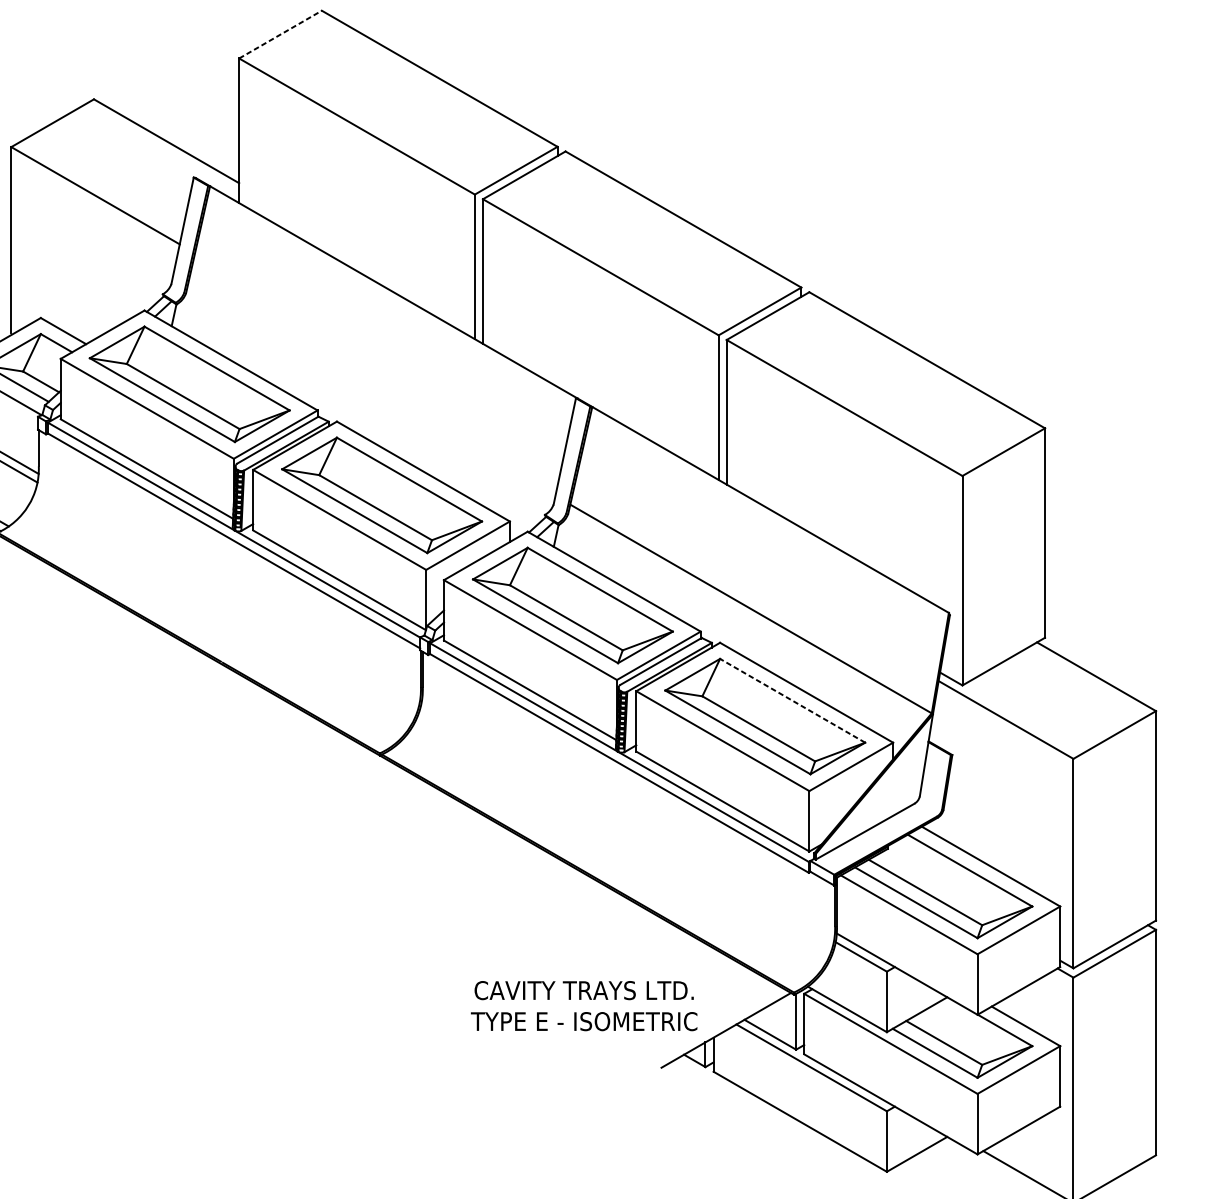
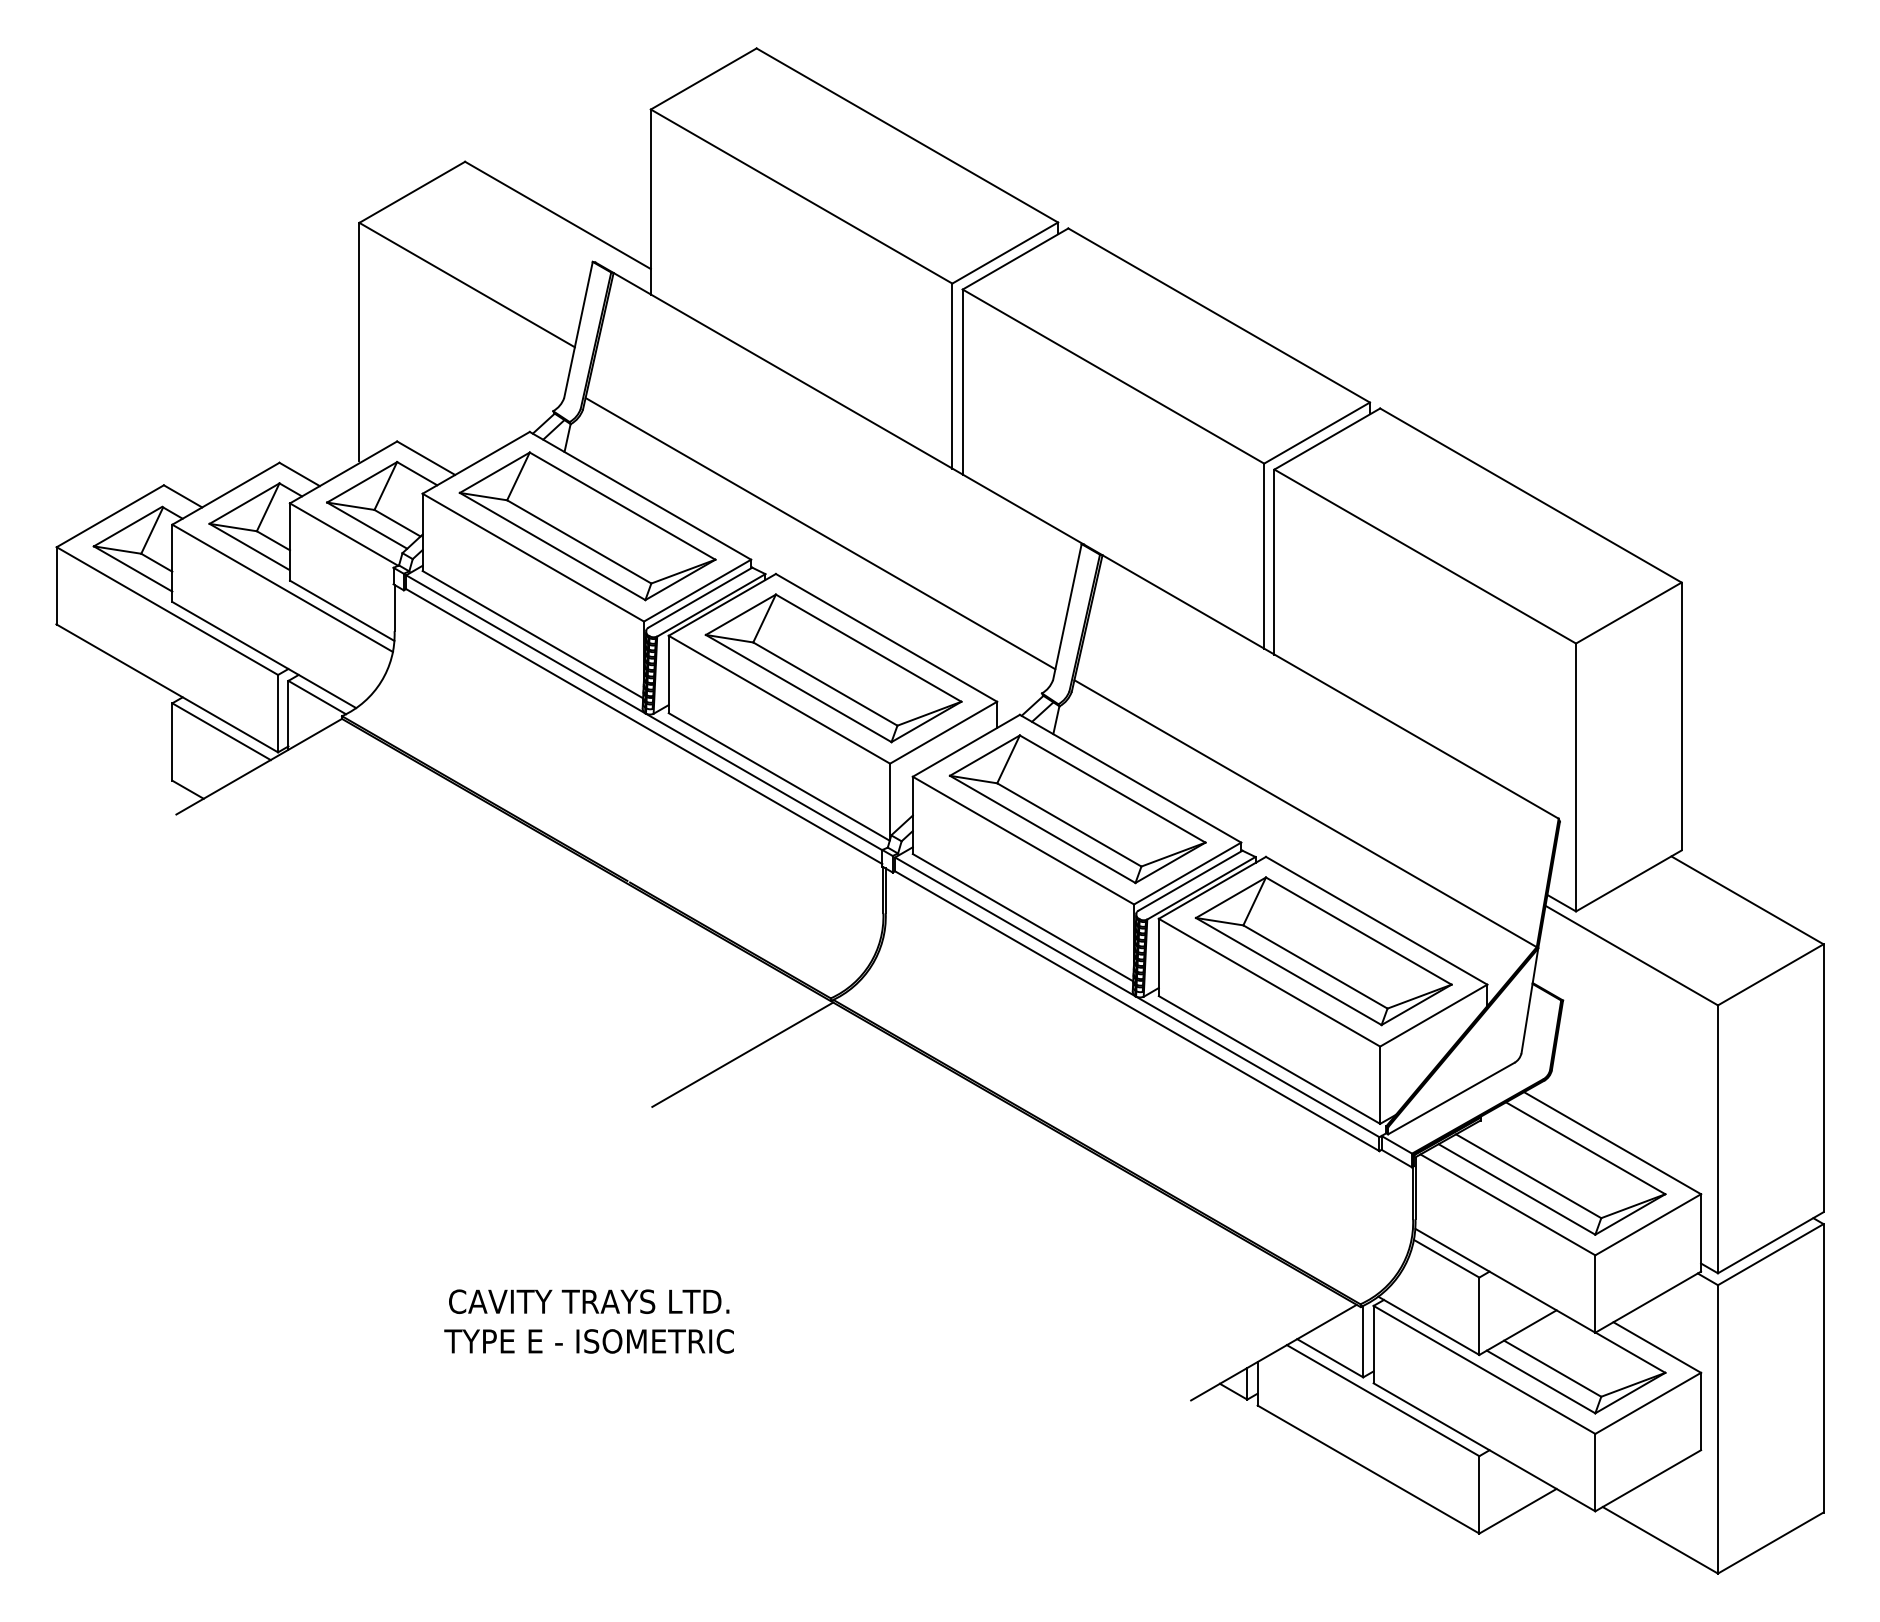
line: (281, 34) -> (704, 78), dashed -> solid
line: (371, 389) -> (820, 533), added
line: (792, 700) -> (1358, 930), dashed -> solid
line: (310, 797) -> (742, 1054), added
text: (583, 1006) -> (588, 1321), moved

